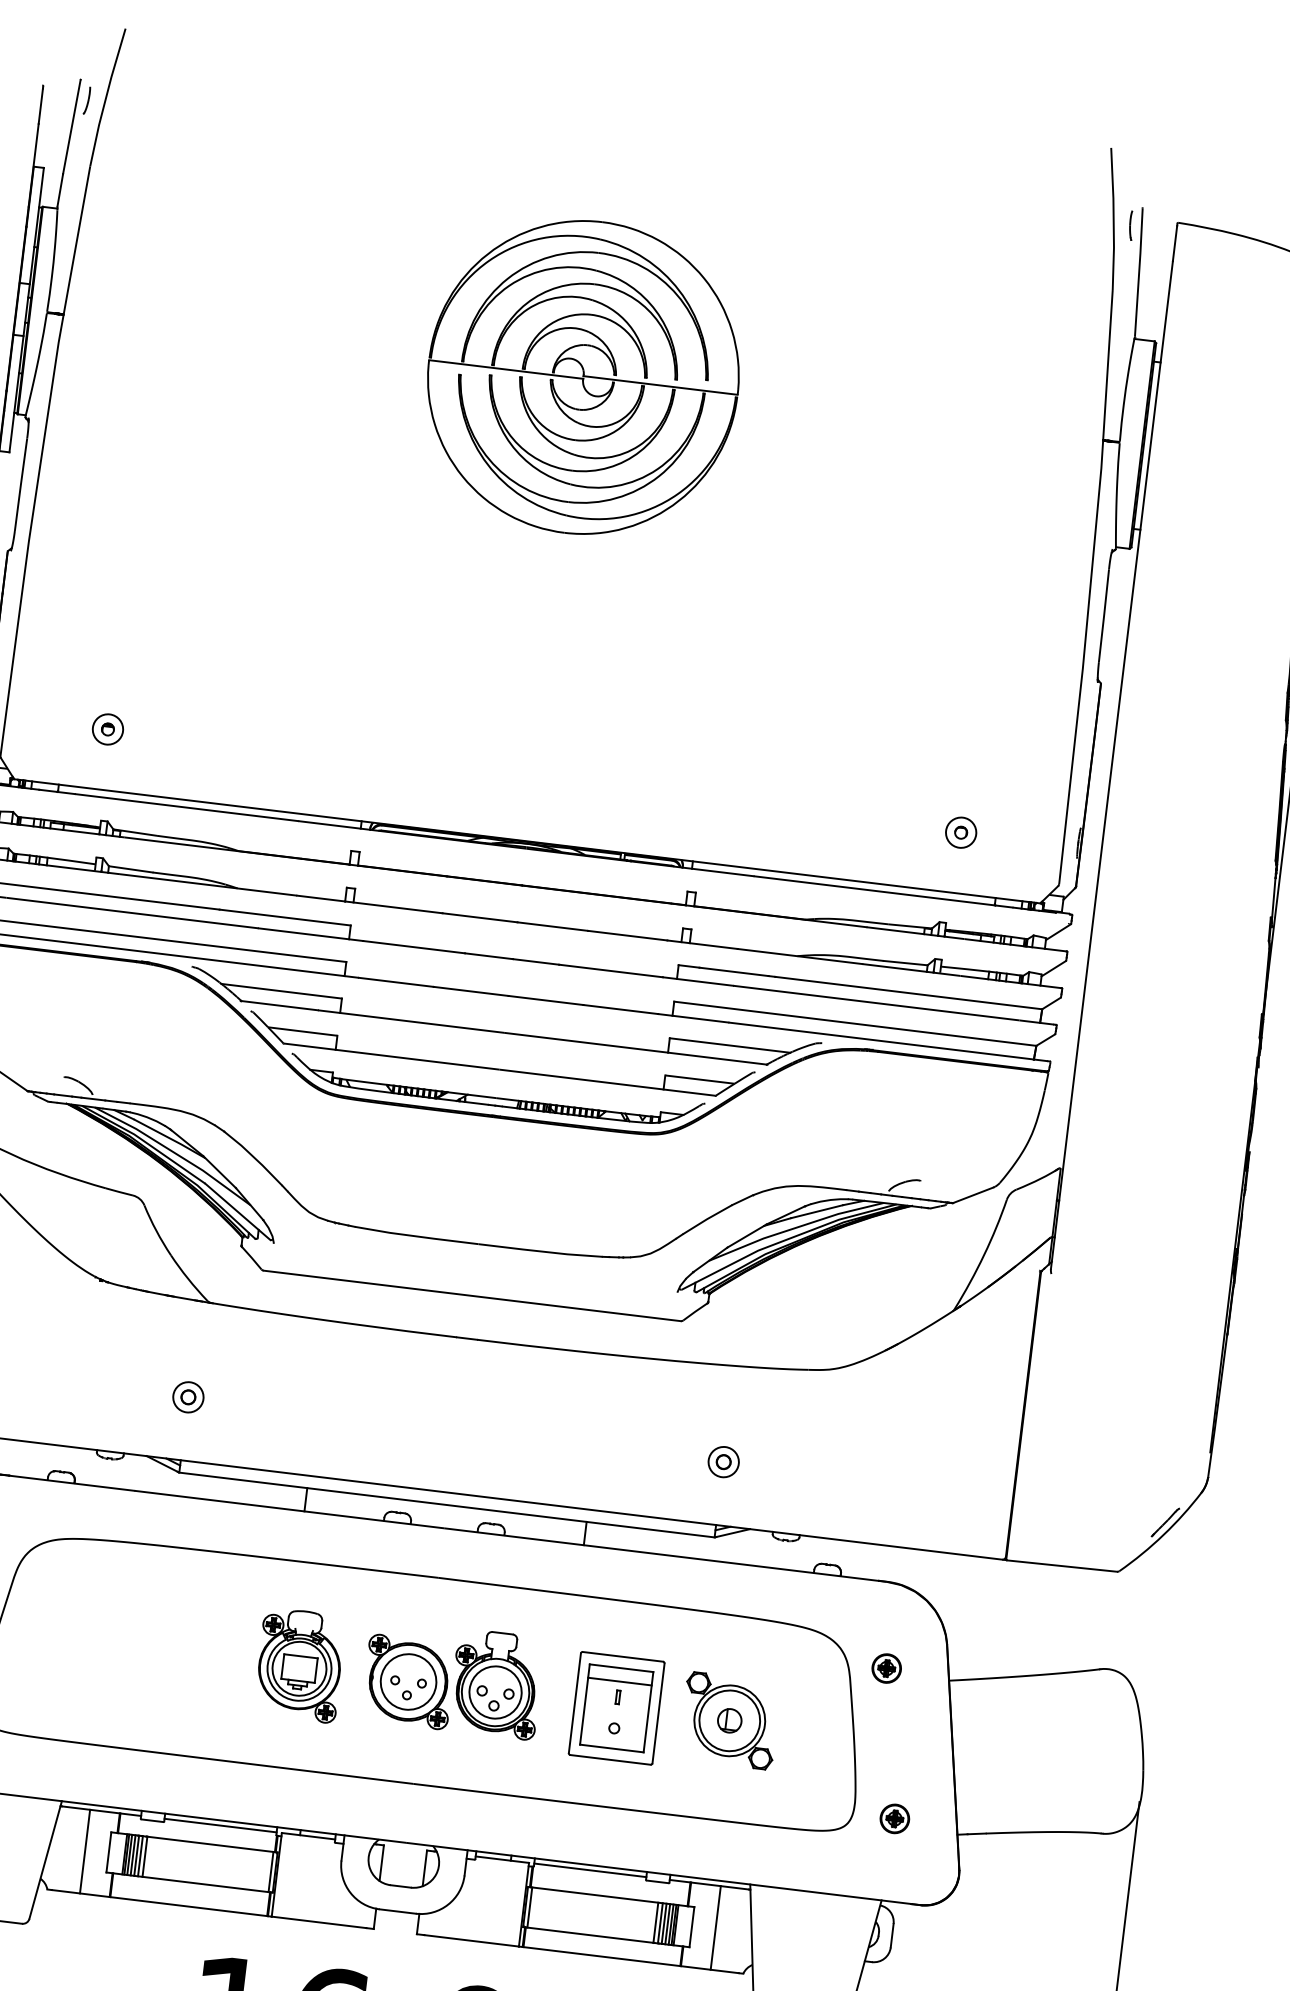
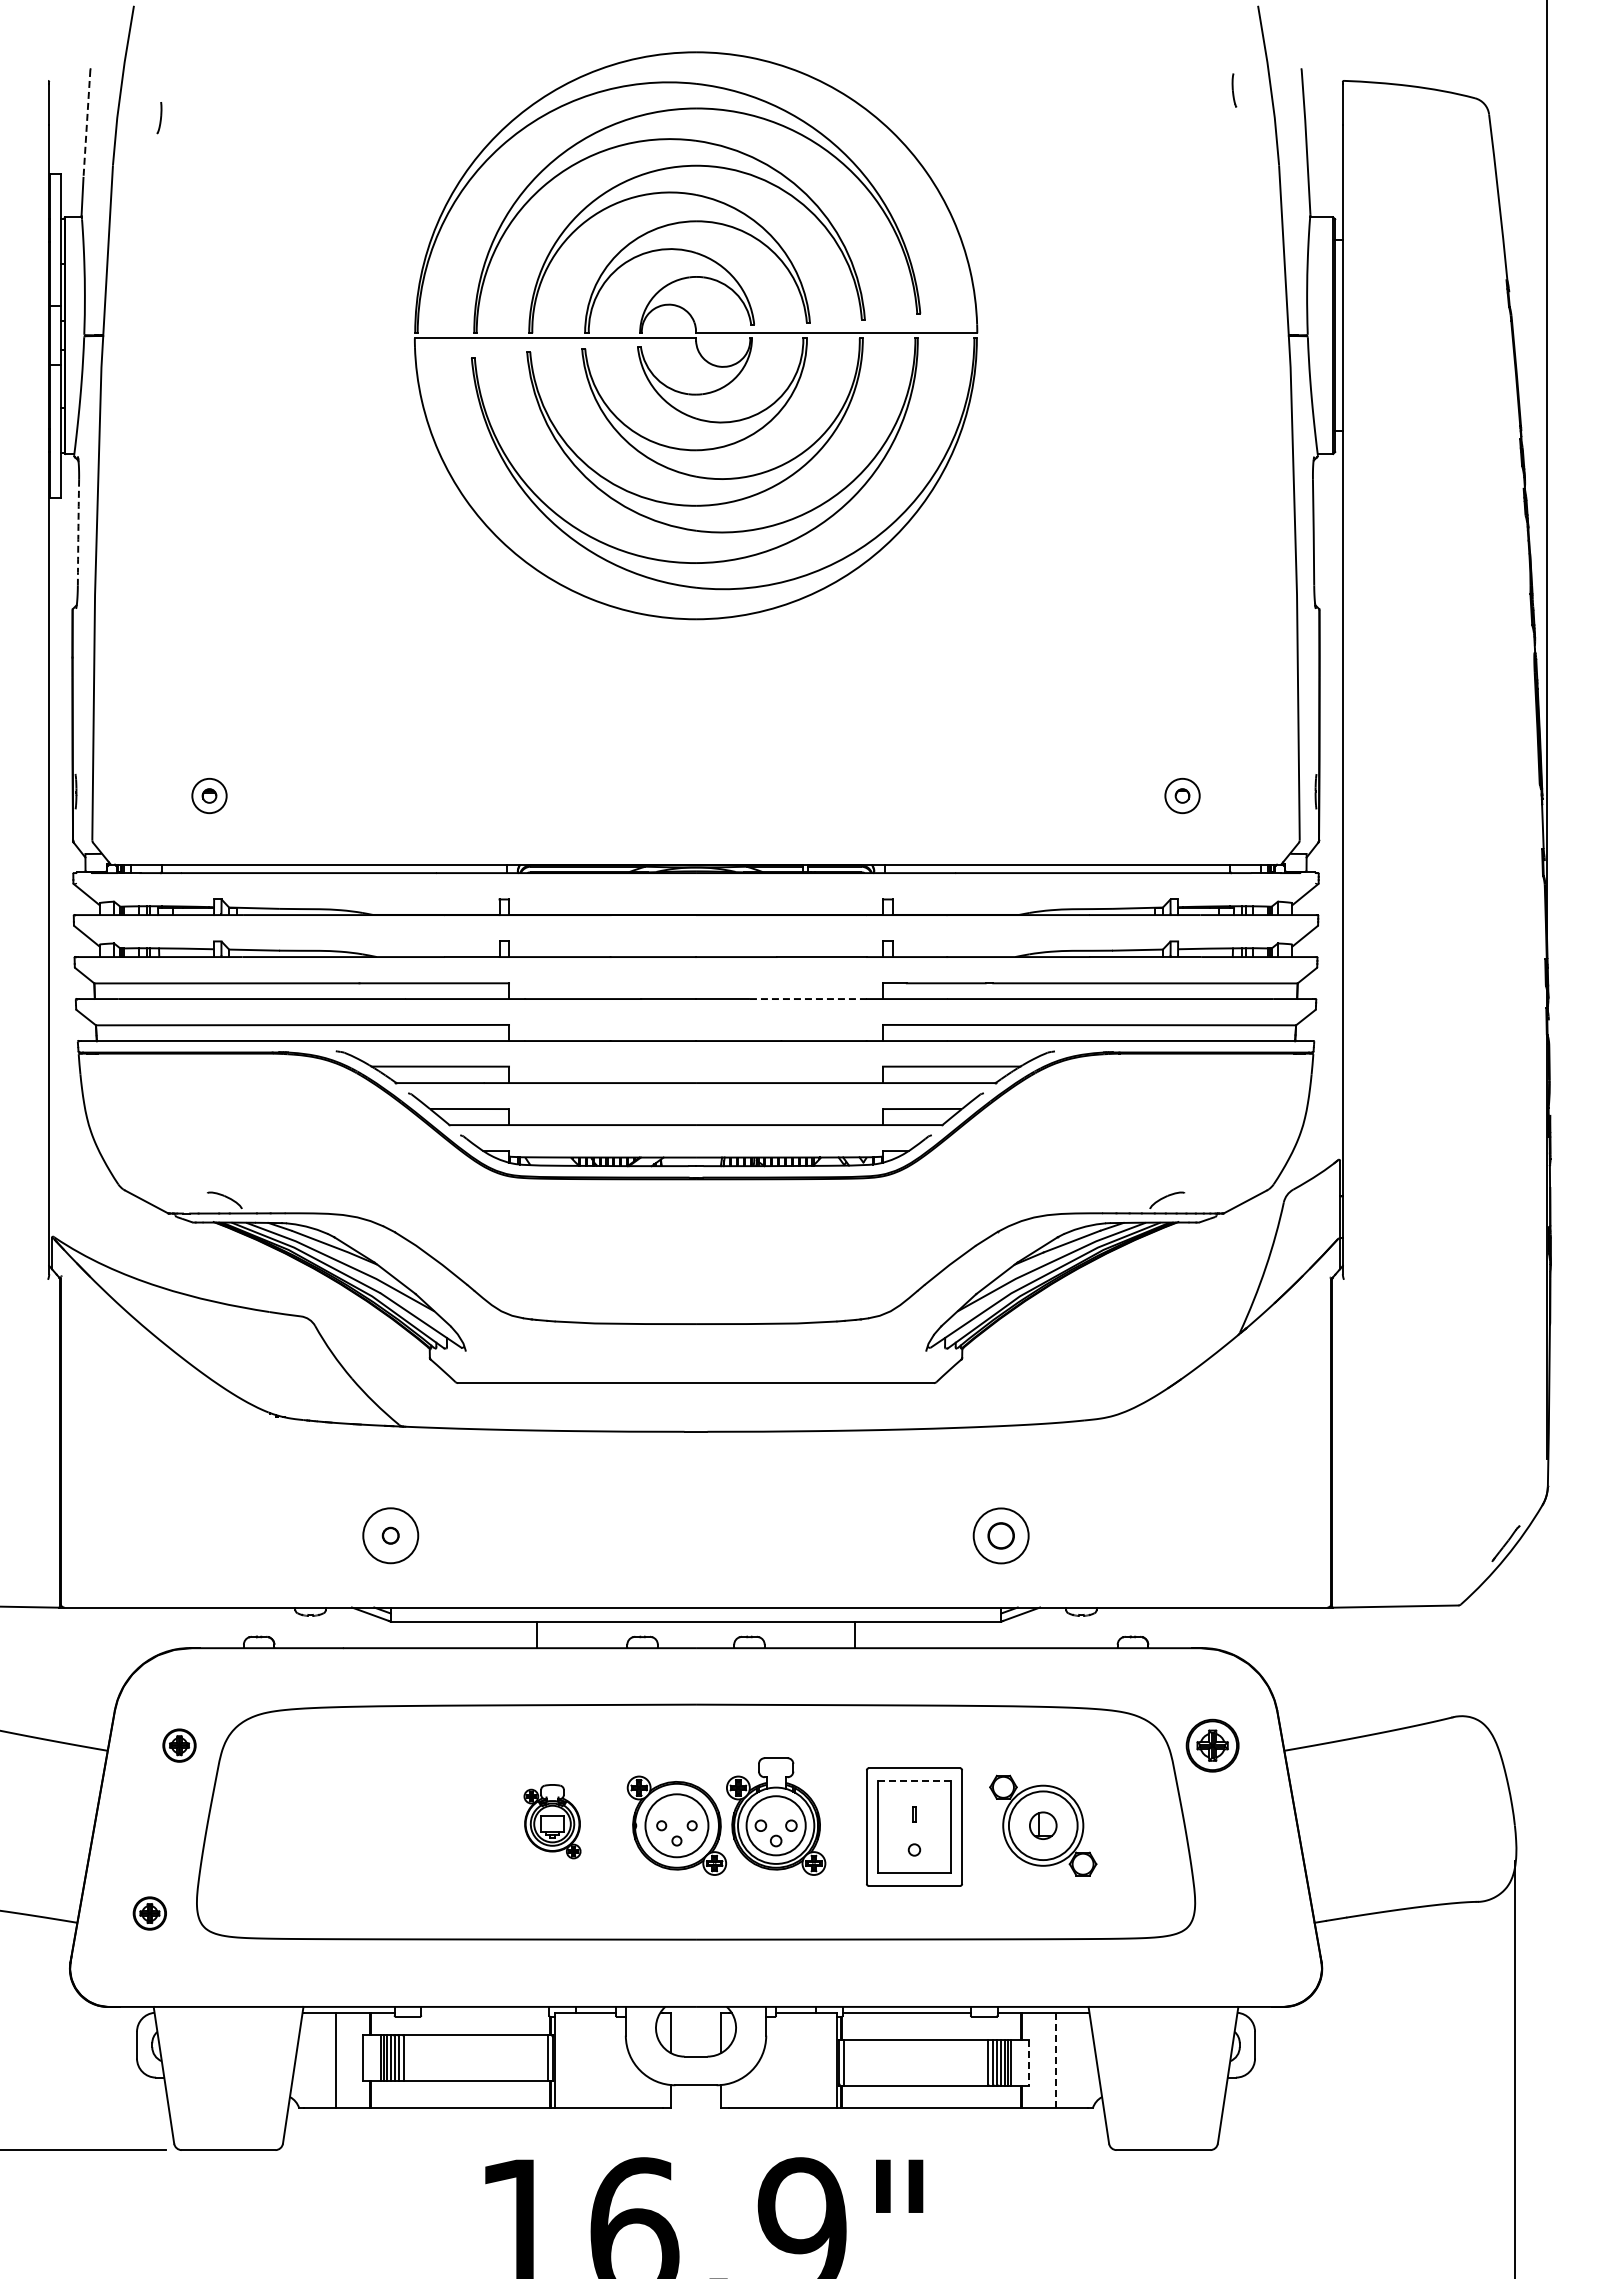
part: (87, 101) -> (159, 118), moved
line: (71, 127) -> (86, 124), solid -> dashed
part: (1131, 225) -> (1234, 90), moved
part: (582, 377) -> (695, 335), size x1.6
arc: (21, 484) -> (78, 532), solid -> dashed
line: (610, 971) -> (807, 999), solid -> dashed
circle: (188, 1397) -> (390, 1535), size x1.6
part: (723, 1461) -> (1001, 1535), size x1.6
part: (299, 1665) -> (552, 1821), size x0.6
line: (621, 1668) -> (914, 1781), solid -> dashed
part: (886, 1668) -> (1212, 1745), size x1.6
line: (619, 1681) -> (914, 1796), removed
part: (895, 1818) -> (1242, 1913), removed
line: (220, 1825) -> (485, 2012), removed
line: (691, 1926) -> (1028, 2062), solid -> dashed
line: (715, 1927) -> (1055, 2060), solid -> dashed

